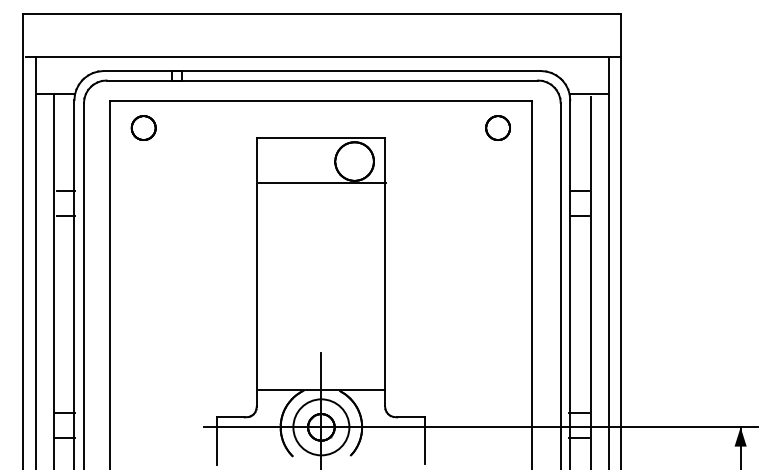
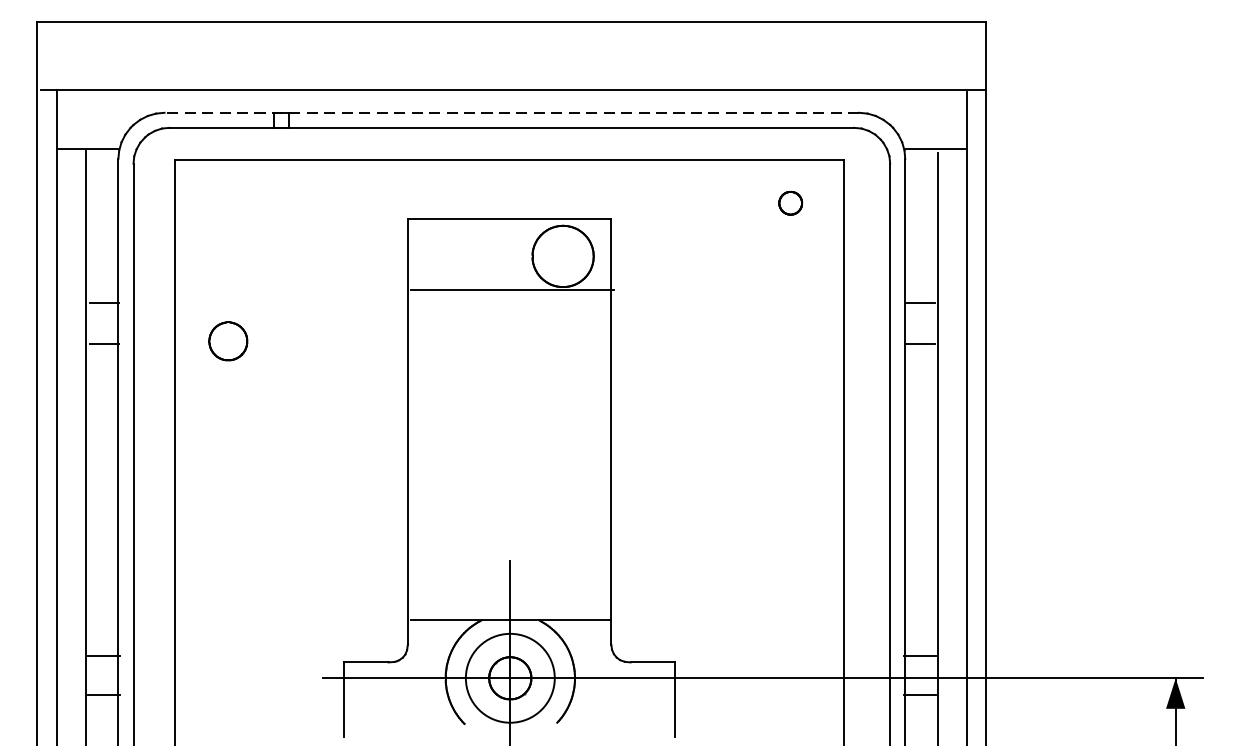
line: (322, 71) -> (512, 113), solid -> dashed
part: (143, 127) -> (227, 340), moved
part: (497, 127) -> (789, 202), size x0.6

